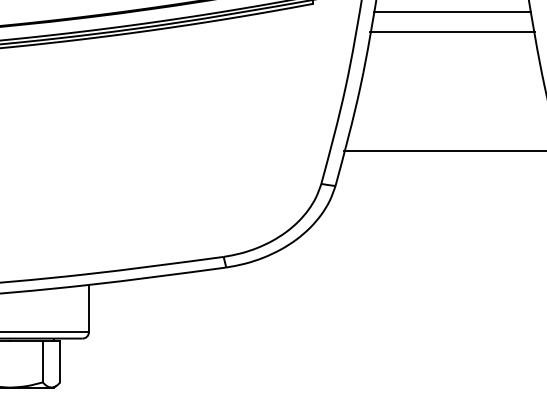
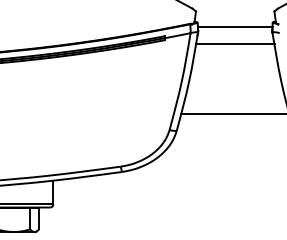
line: (453, 32) -> (235, 54), removed

